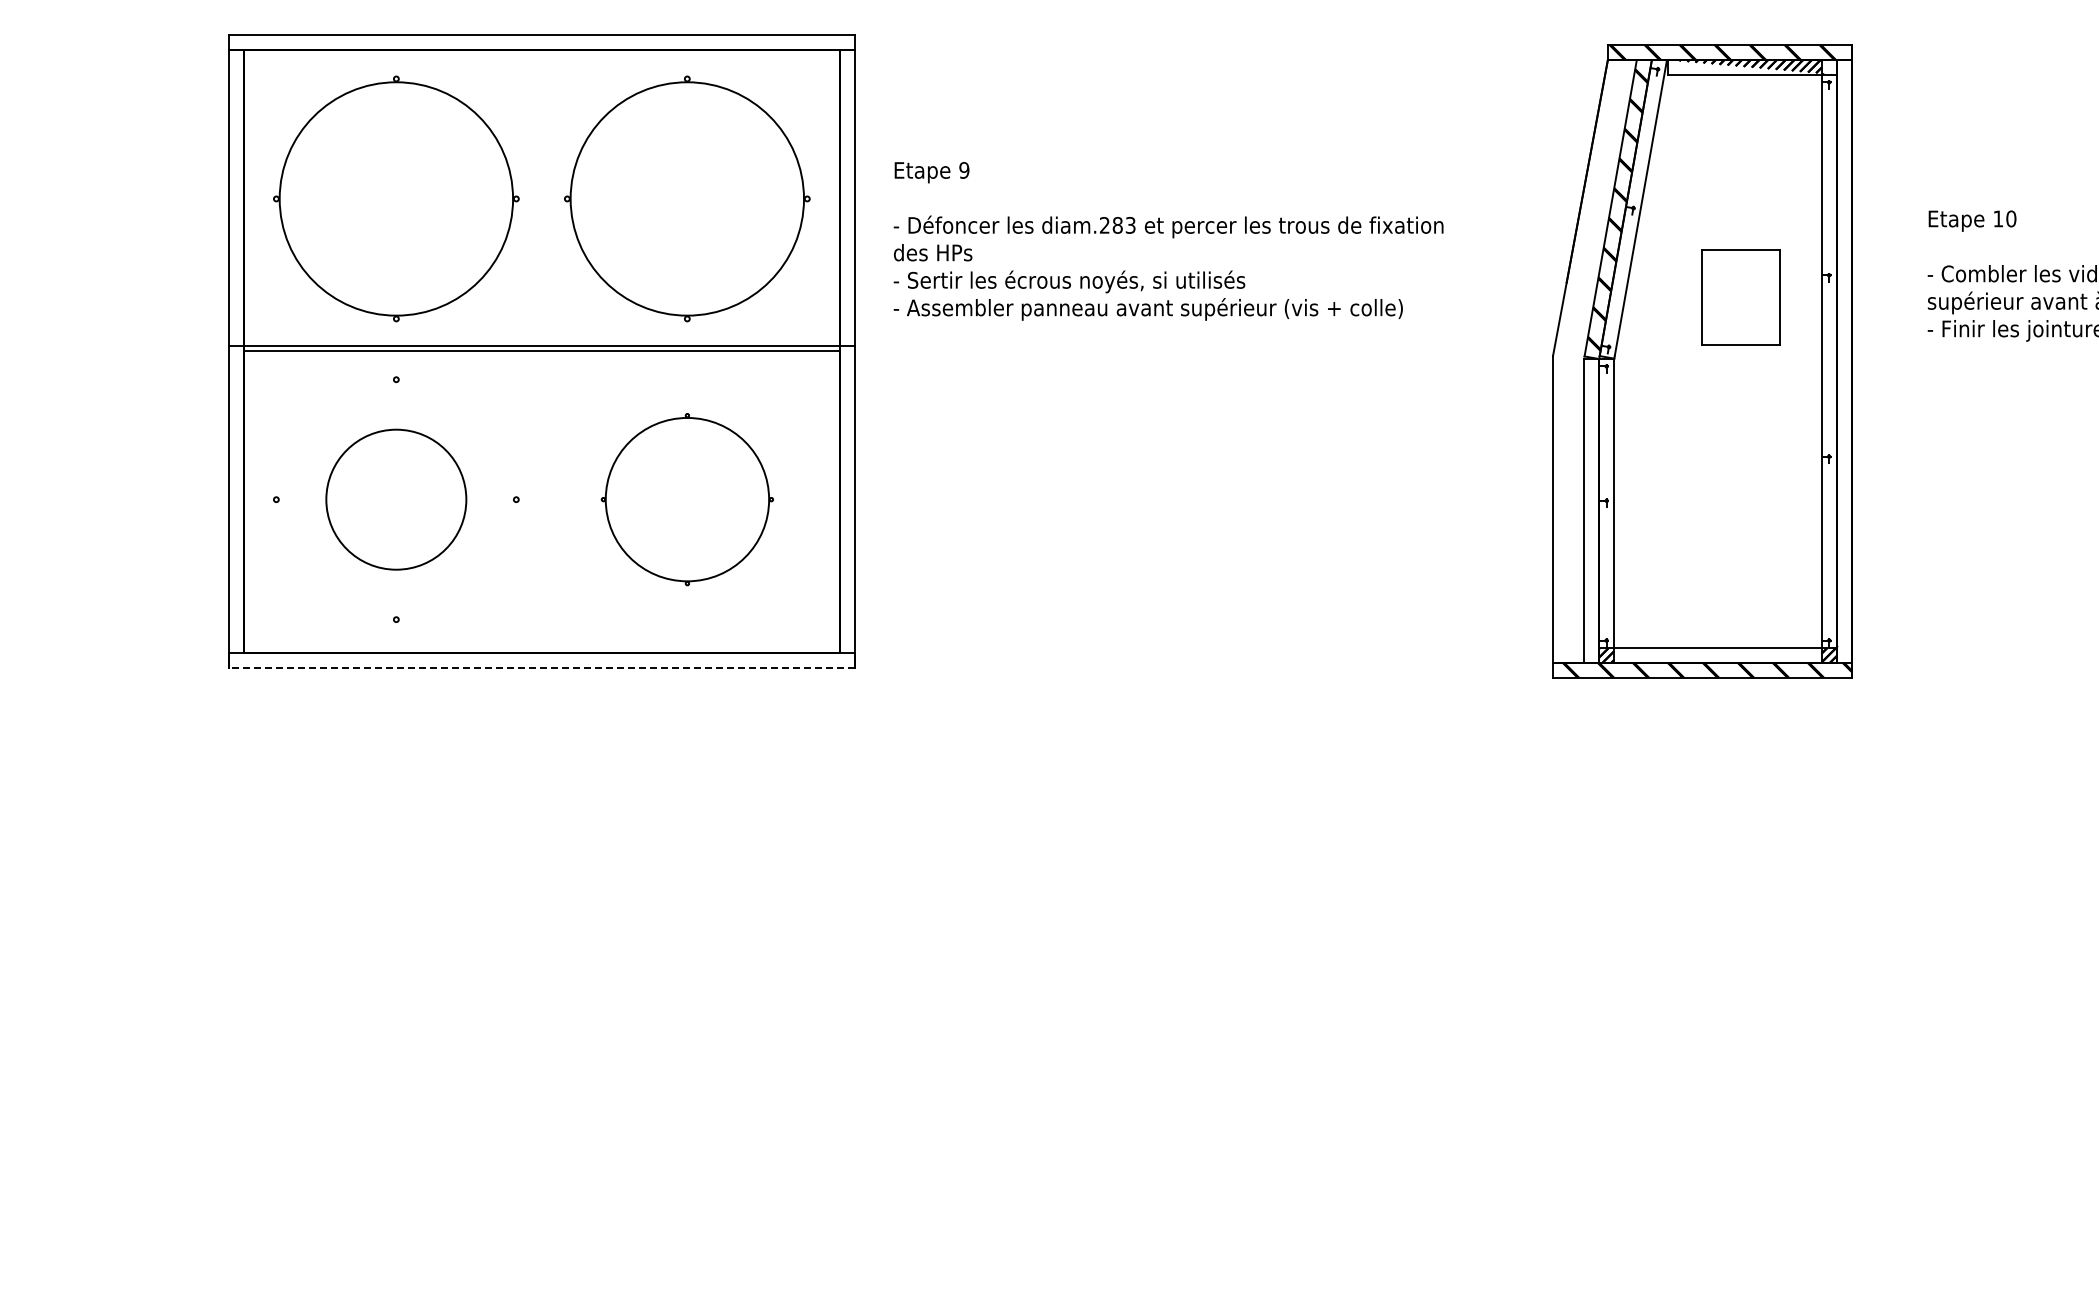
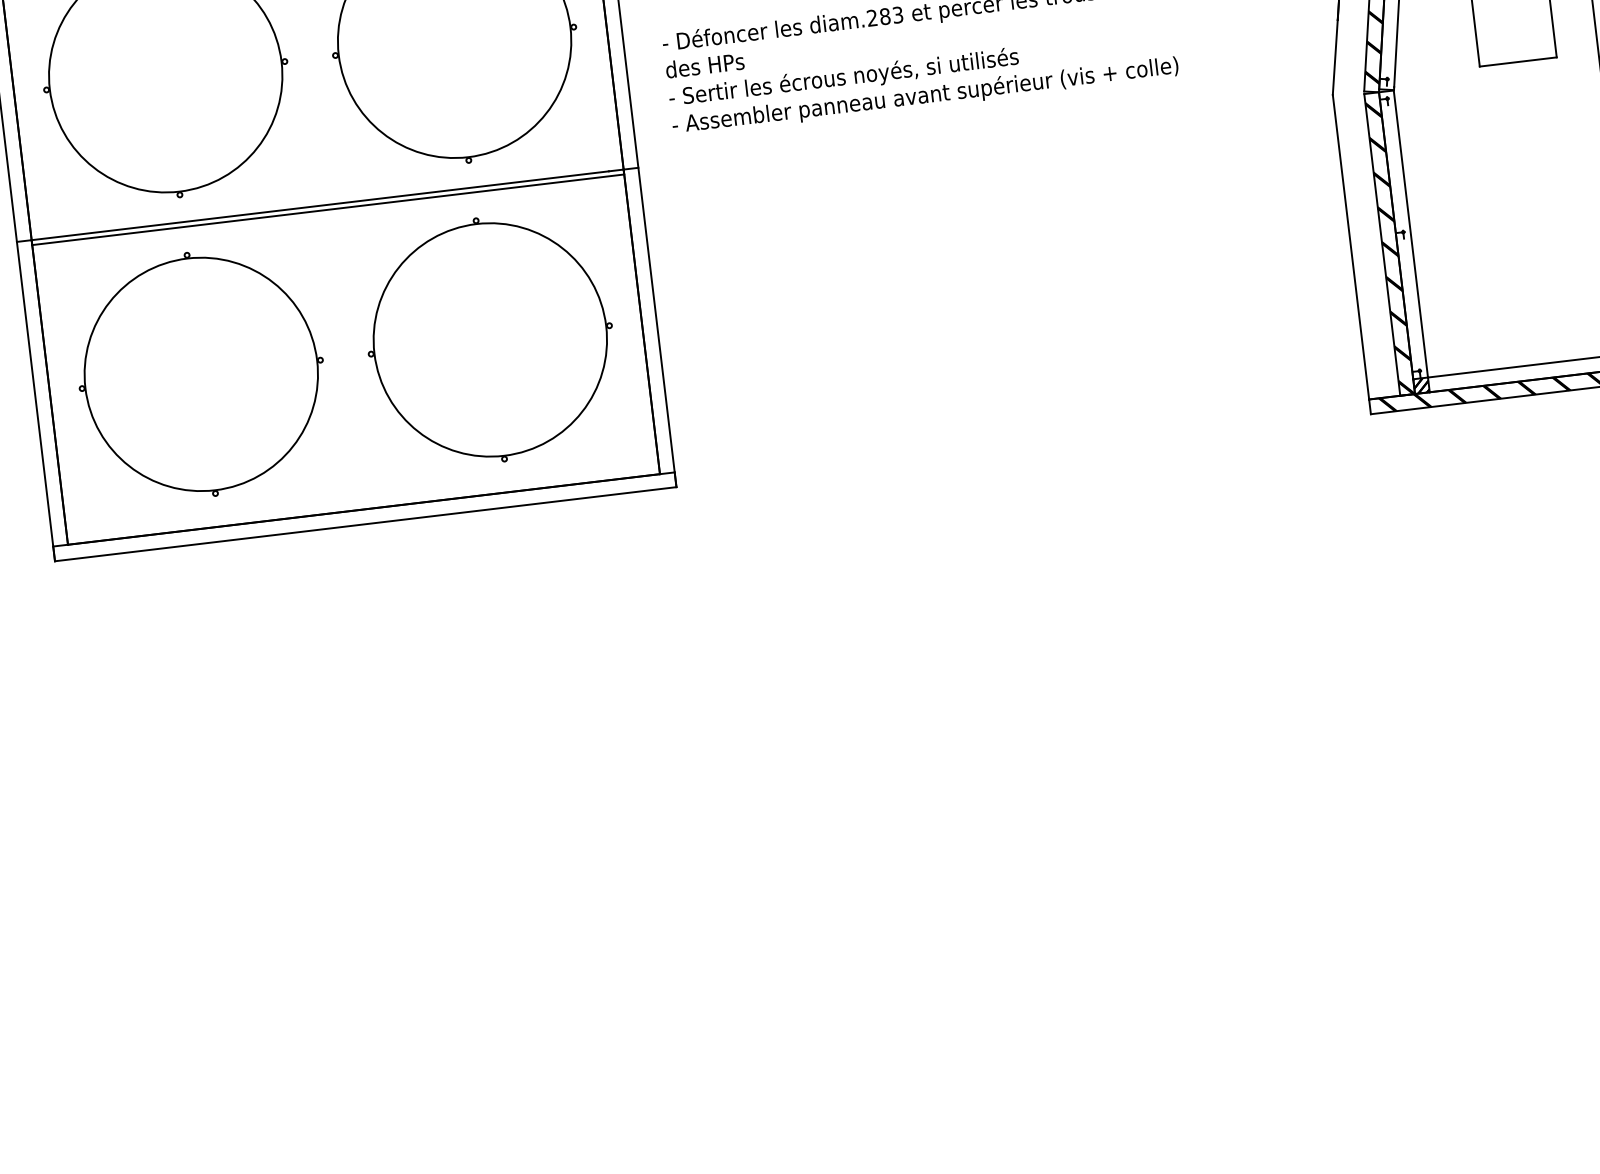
circle: (396, 499) -> (201, 374), size x1.67
part: (687, 499) -> (490, 339), size x1.43
hatch: (1591, 515) -> (1389, 248), added
line: (541, 667) -> (365, 523), dashed -> solid

